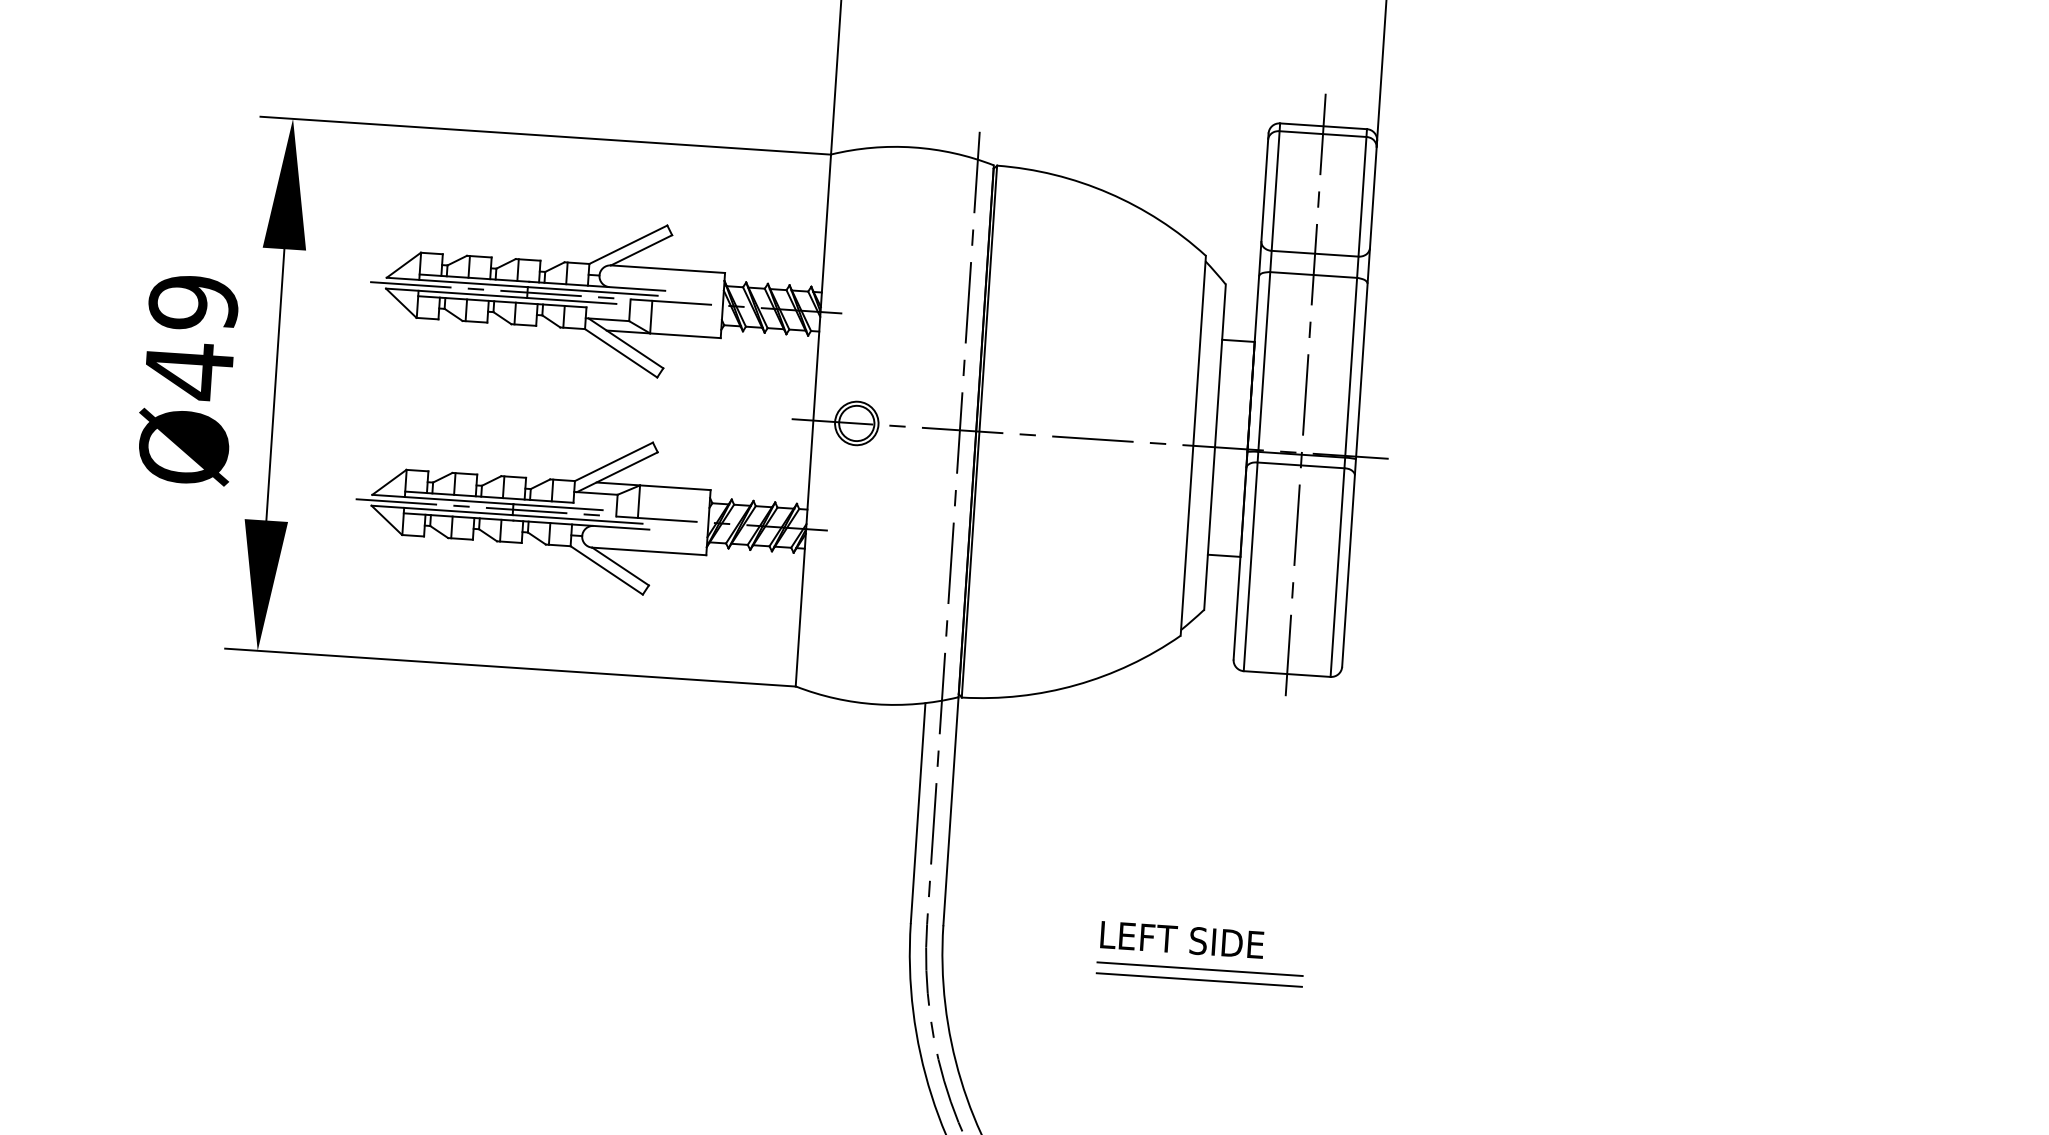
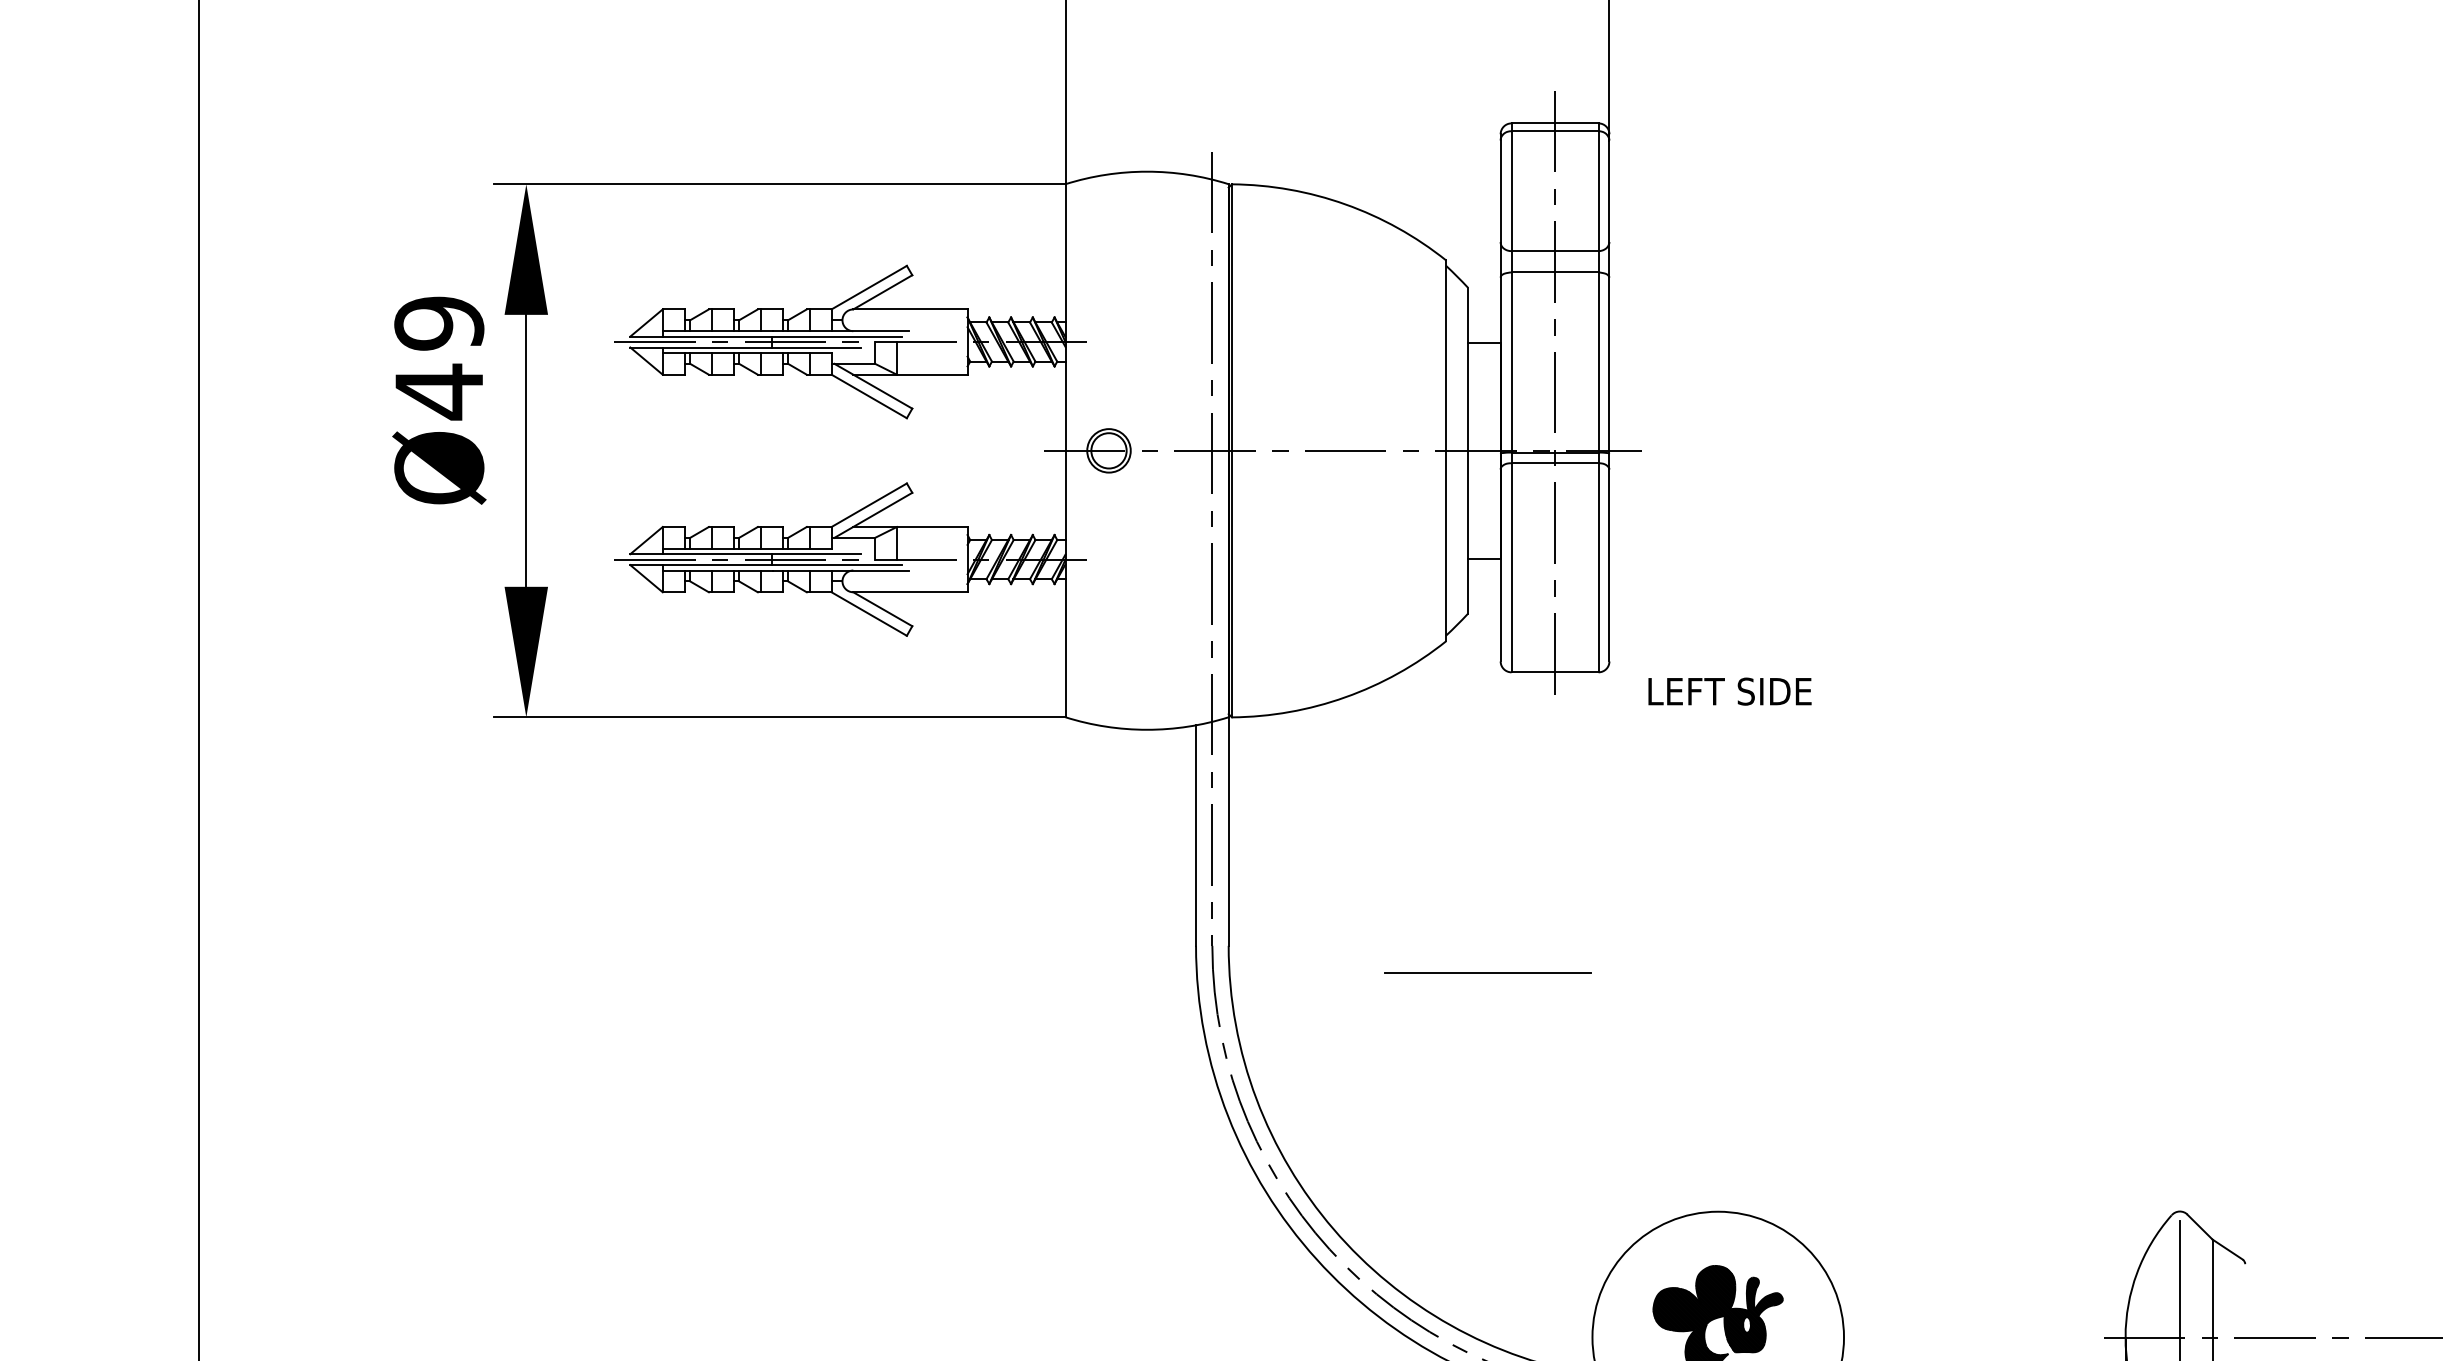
text: (188, 379) -> (439, 400), moved
text: (1181, 939) -> (1729, 691), moved
line: (1199, 979) -> (1487, 982), removed

